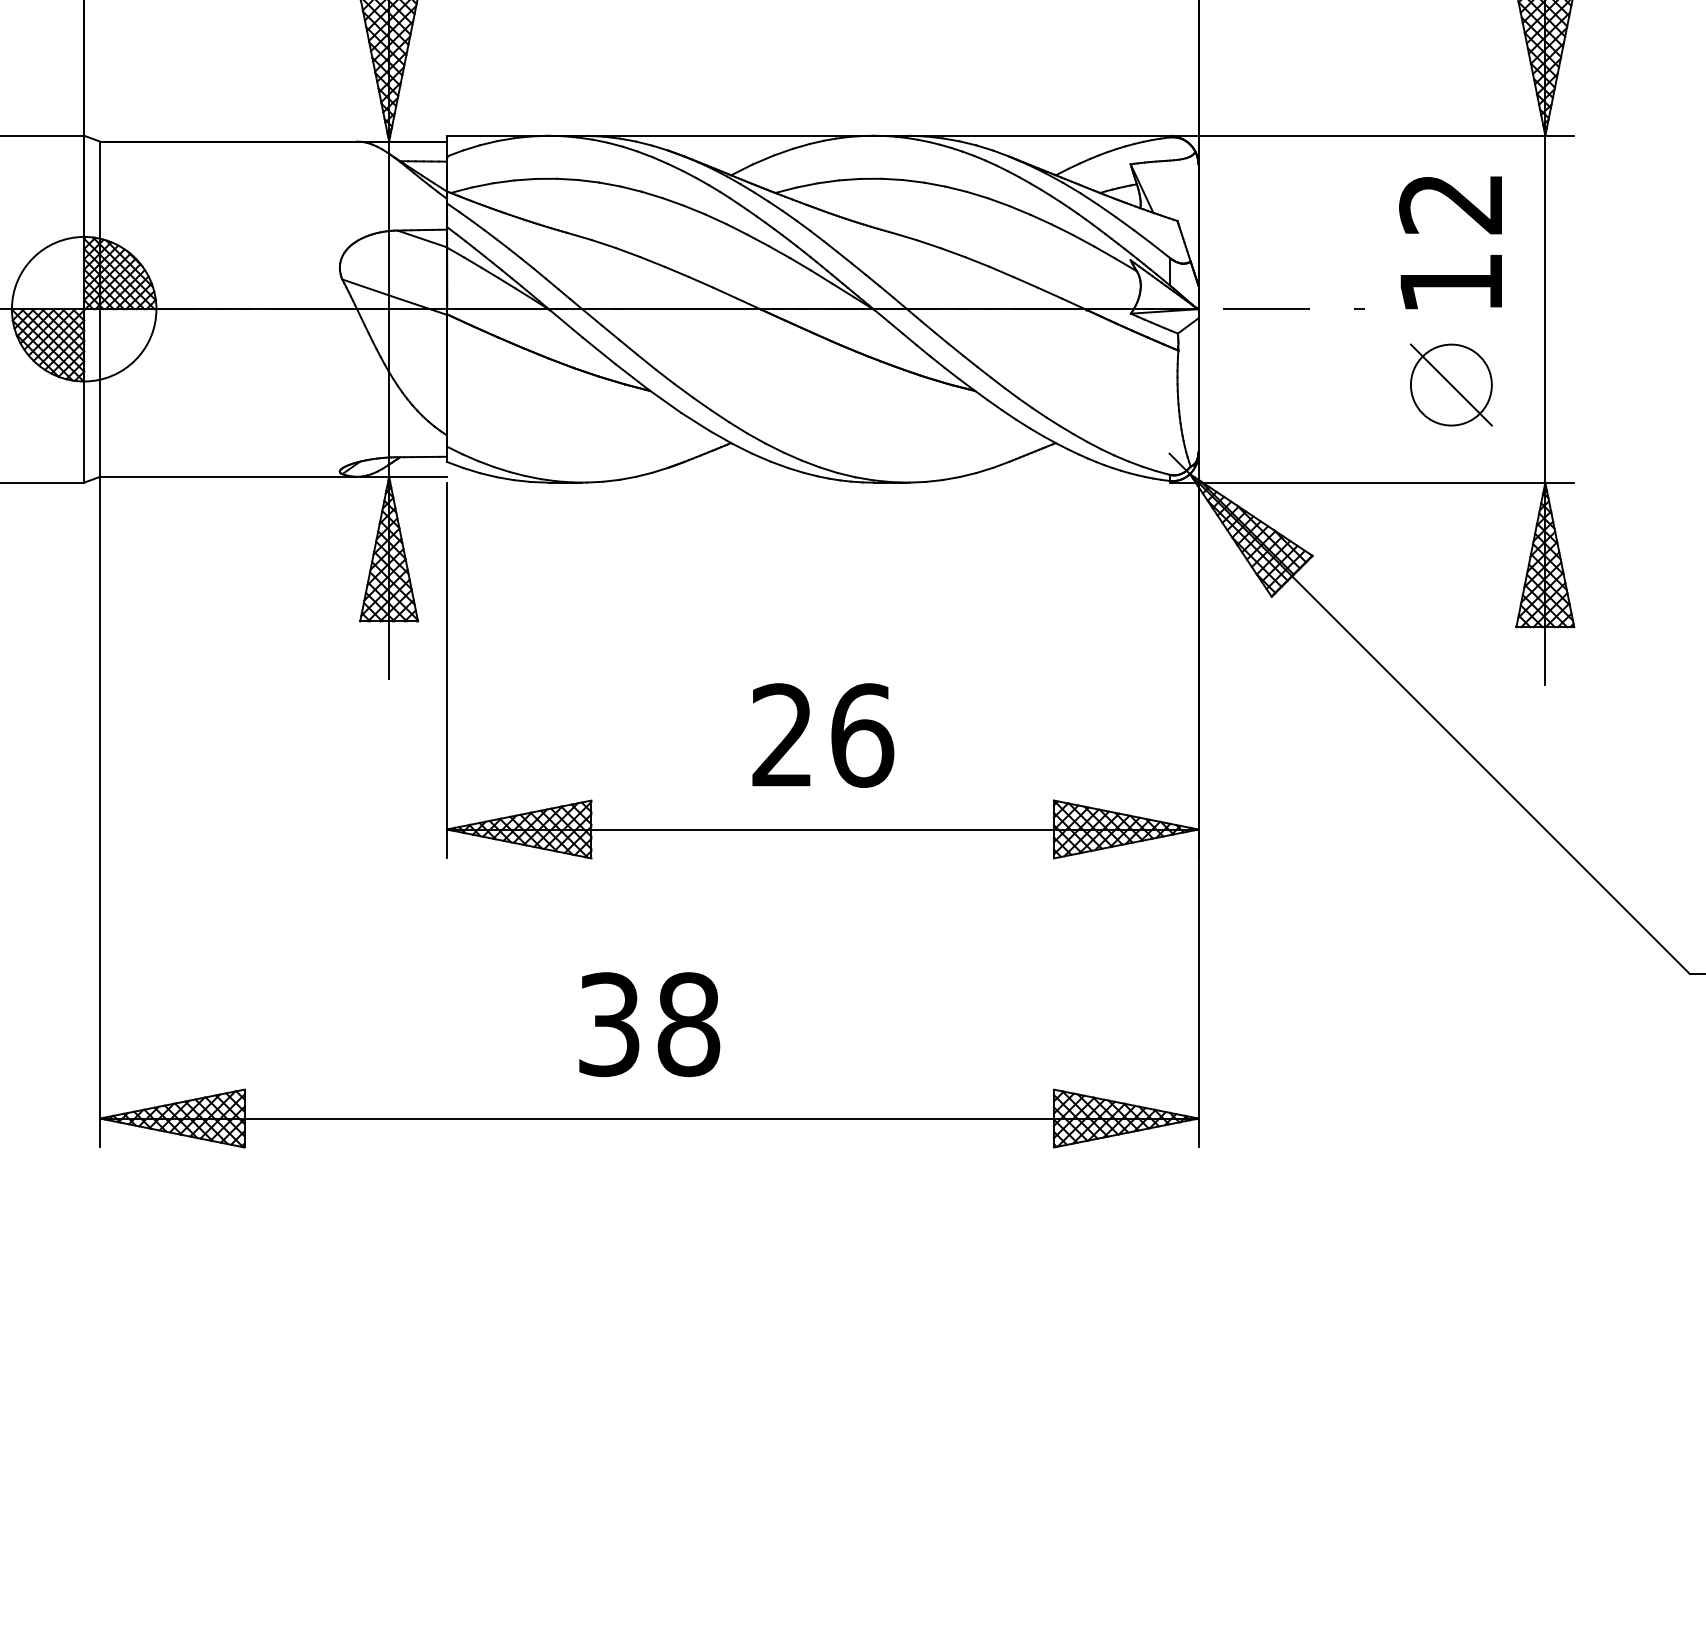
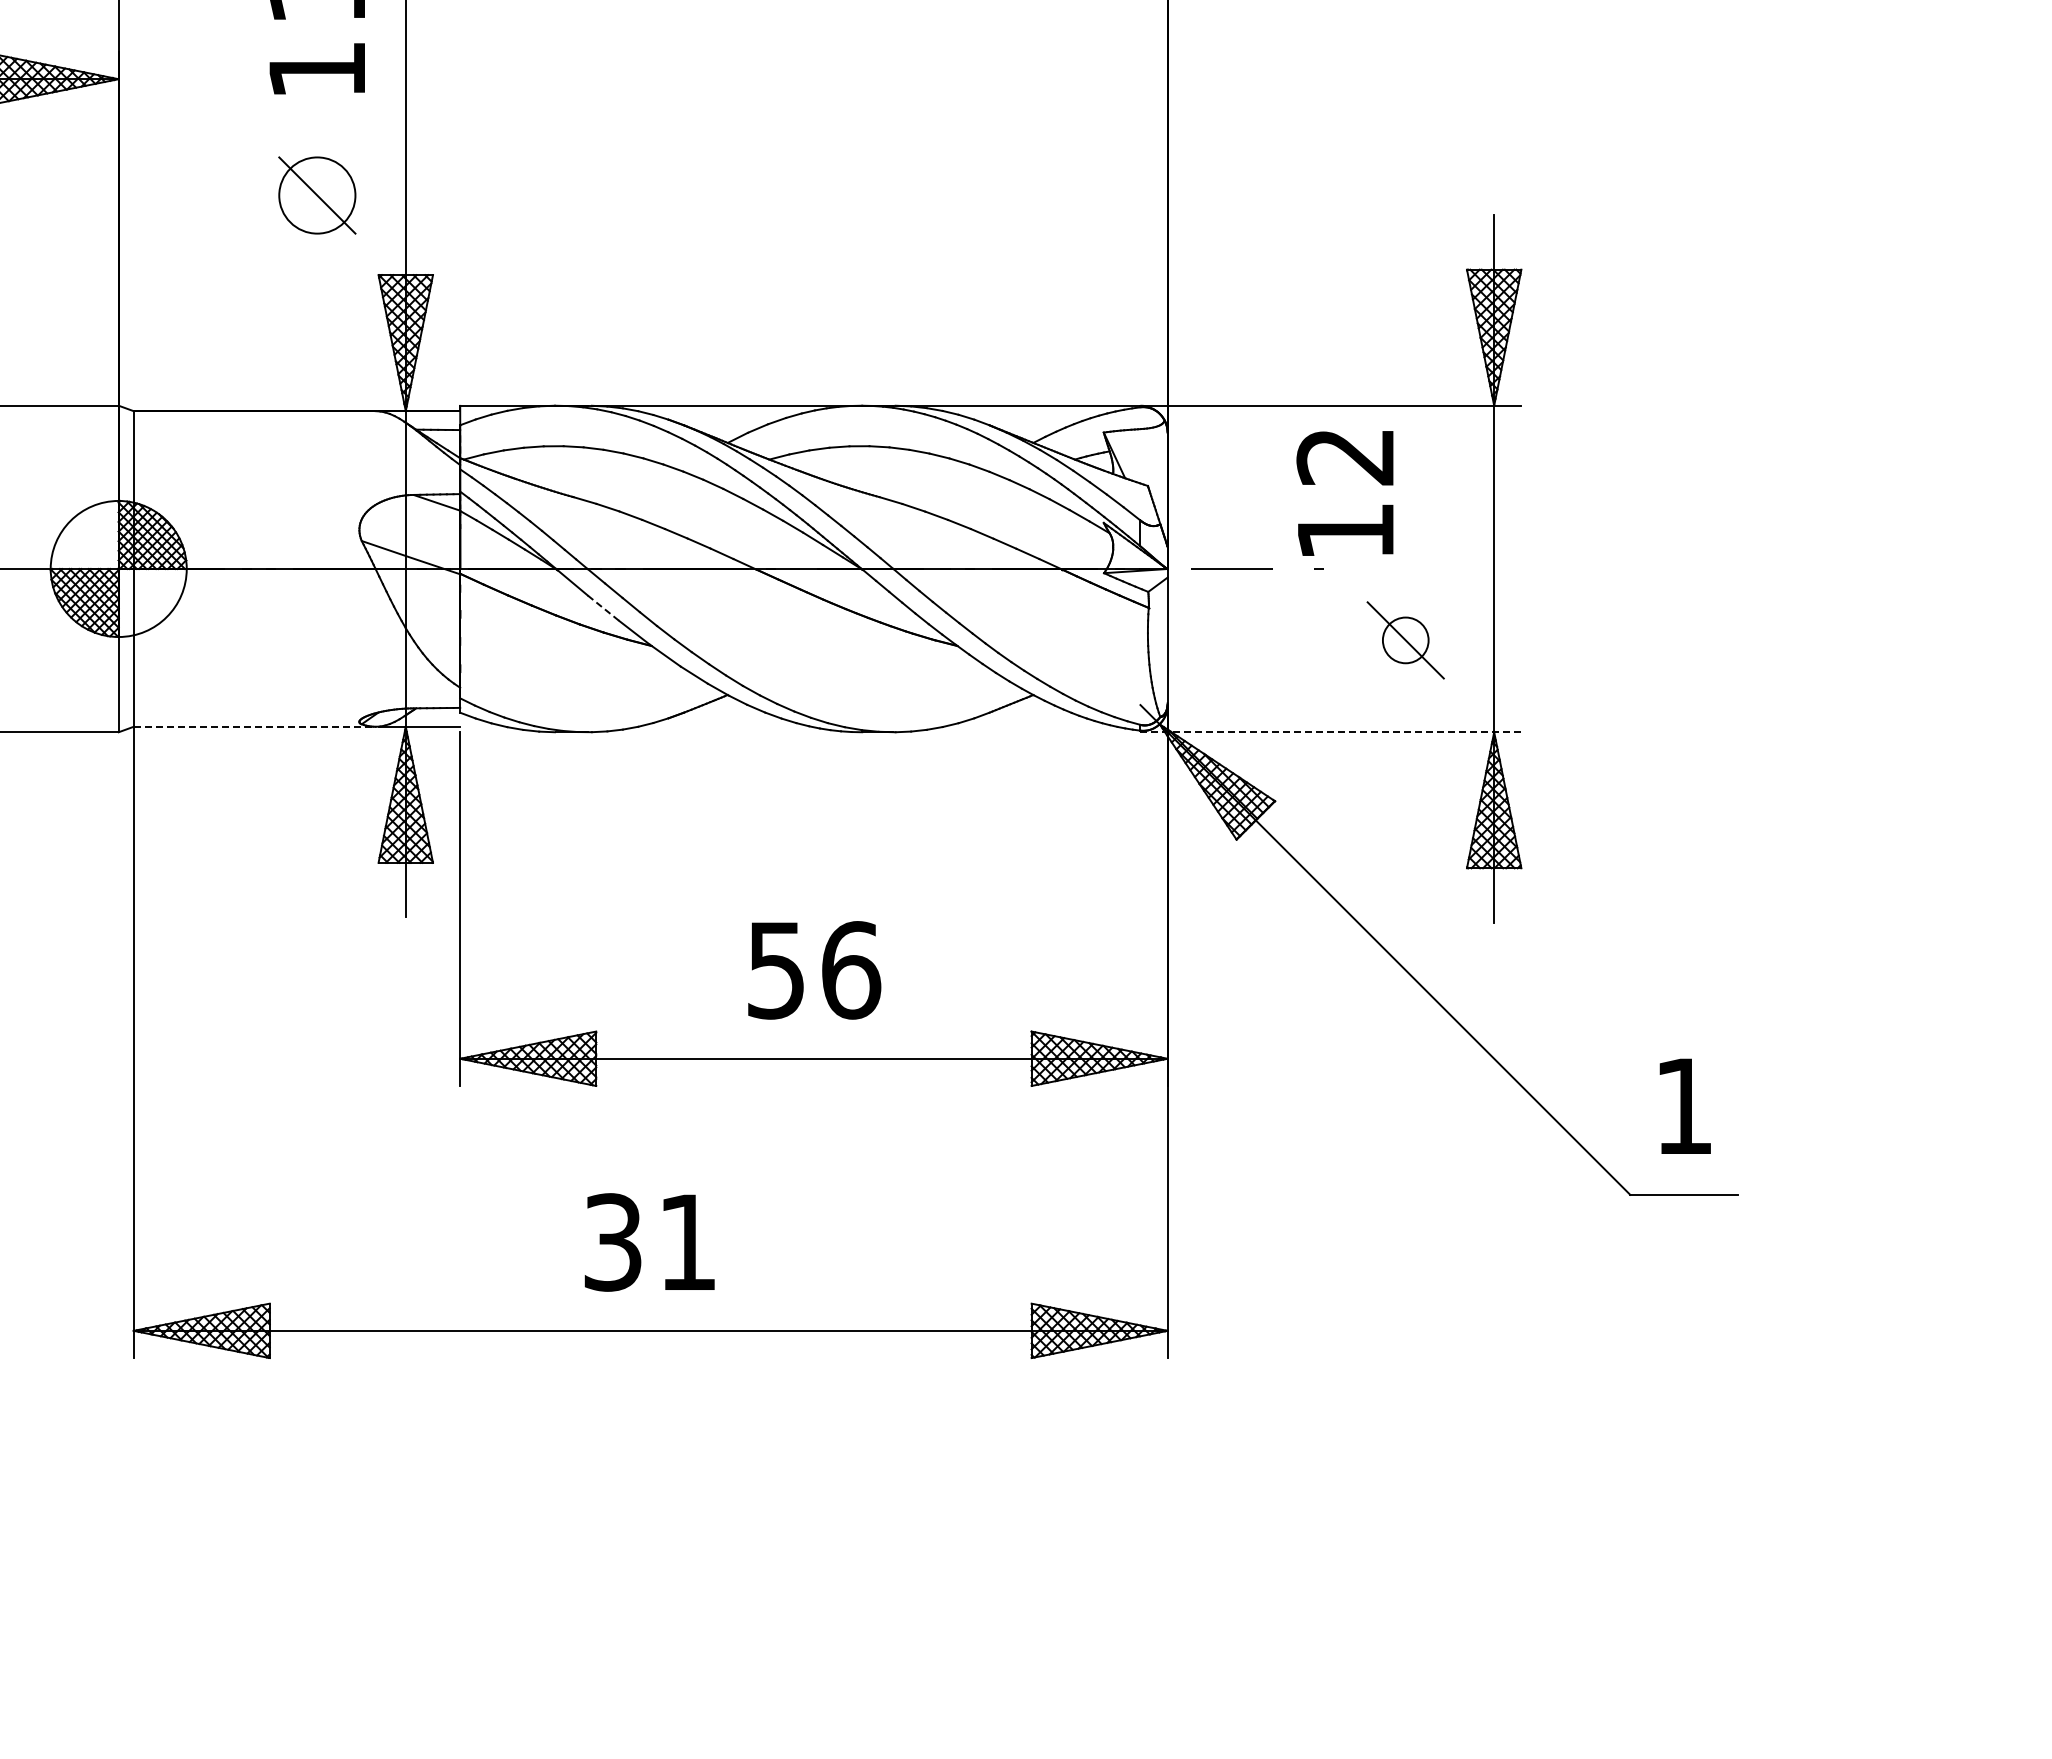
text: (1450, 242) -> (1344, 493), moved
line: (599, 351) -> (603, 608), solid -> dashed
circle: (1451, 385) -> (1405, 640), size x0.6
line: (228, 476) -> (254, 726), solid -> dashed
line: (1372, 482) -> (1331, 732), solid -> dashed
text: (781, 735) -> (775, 970), 26 -> 56
text: (688, 1024) -> (687, 1242), 38 -> 31

